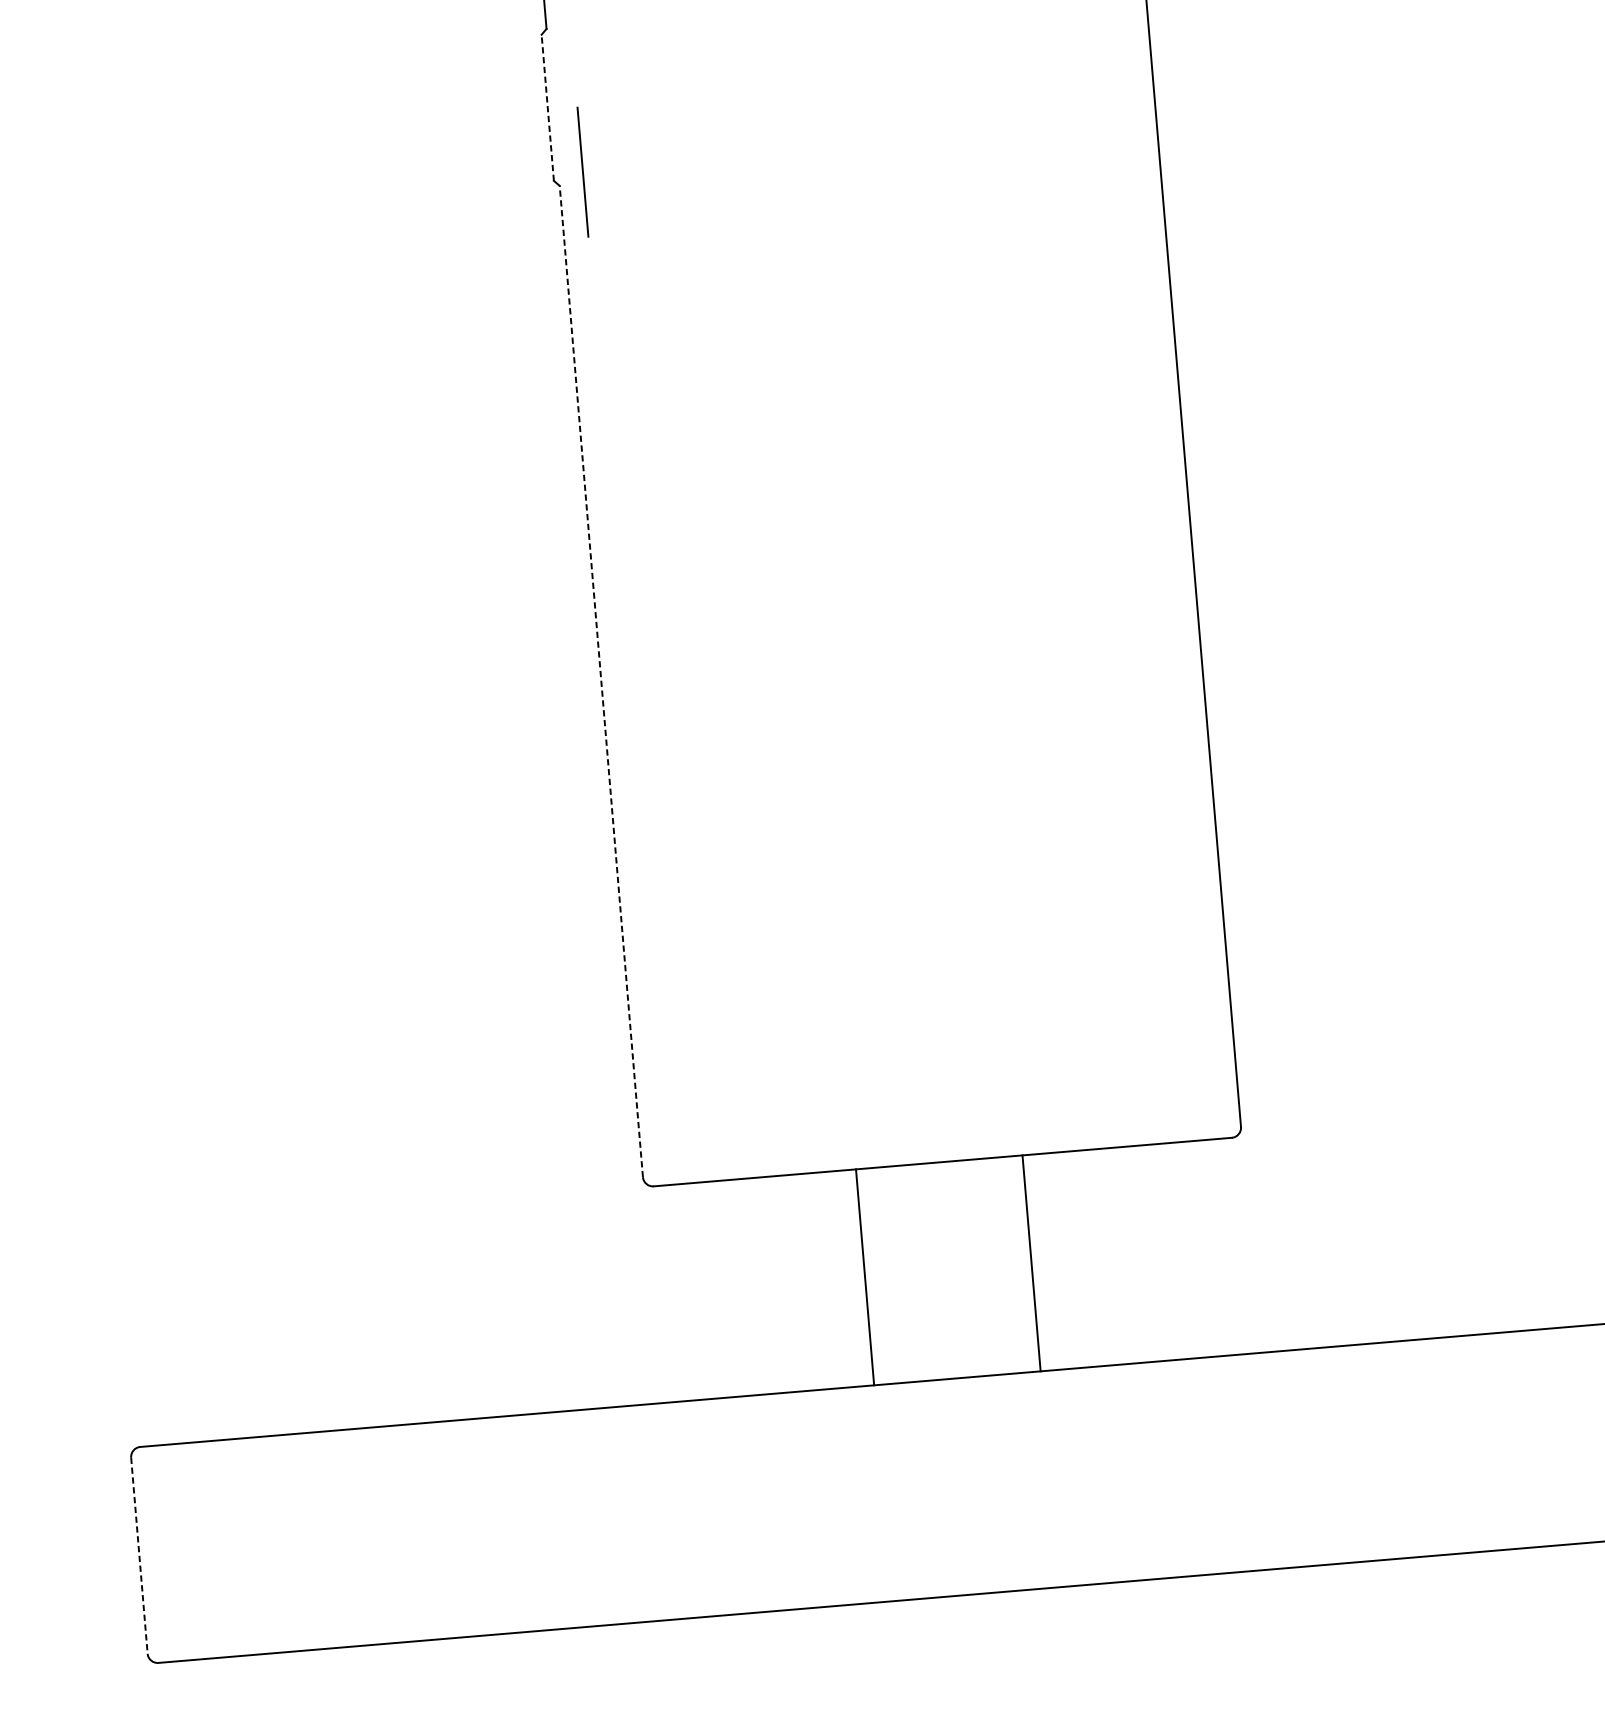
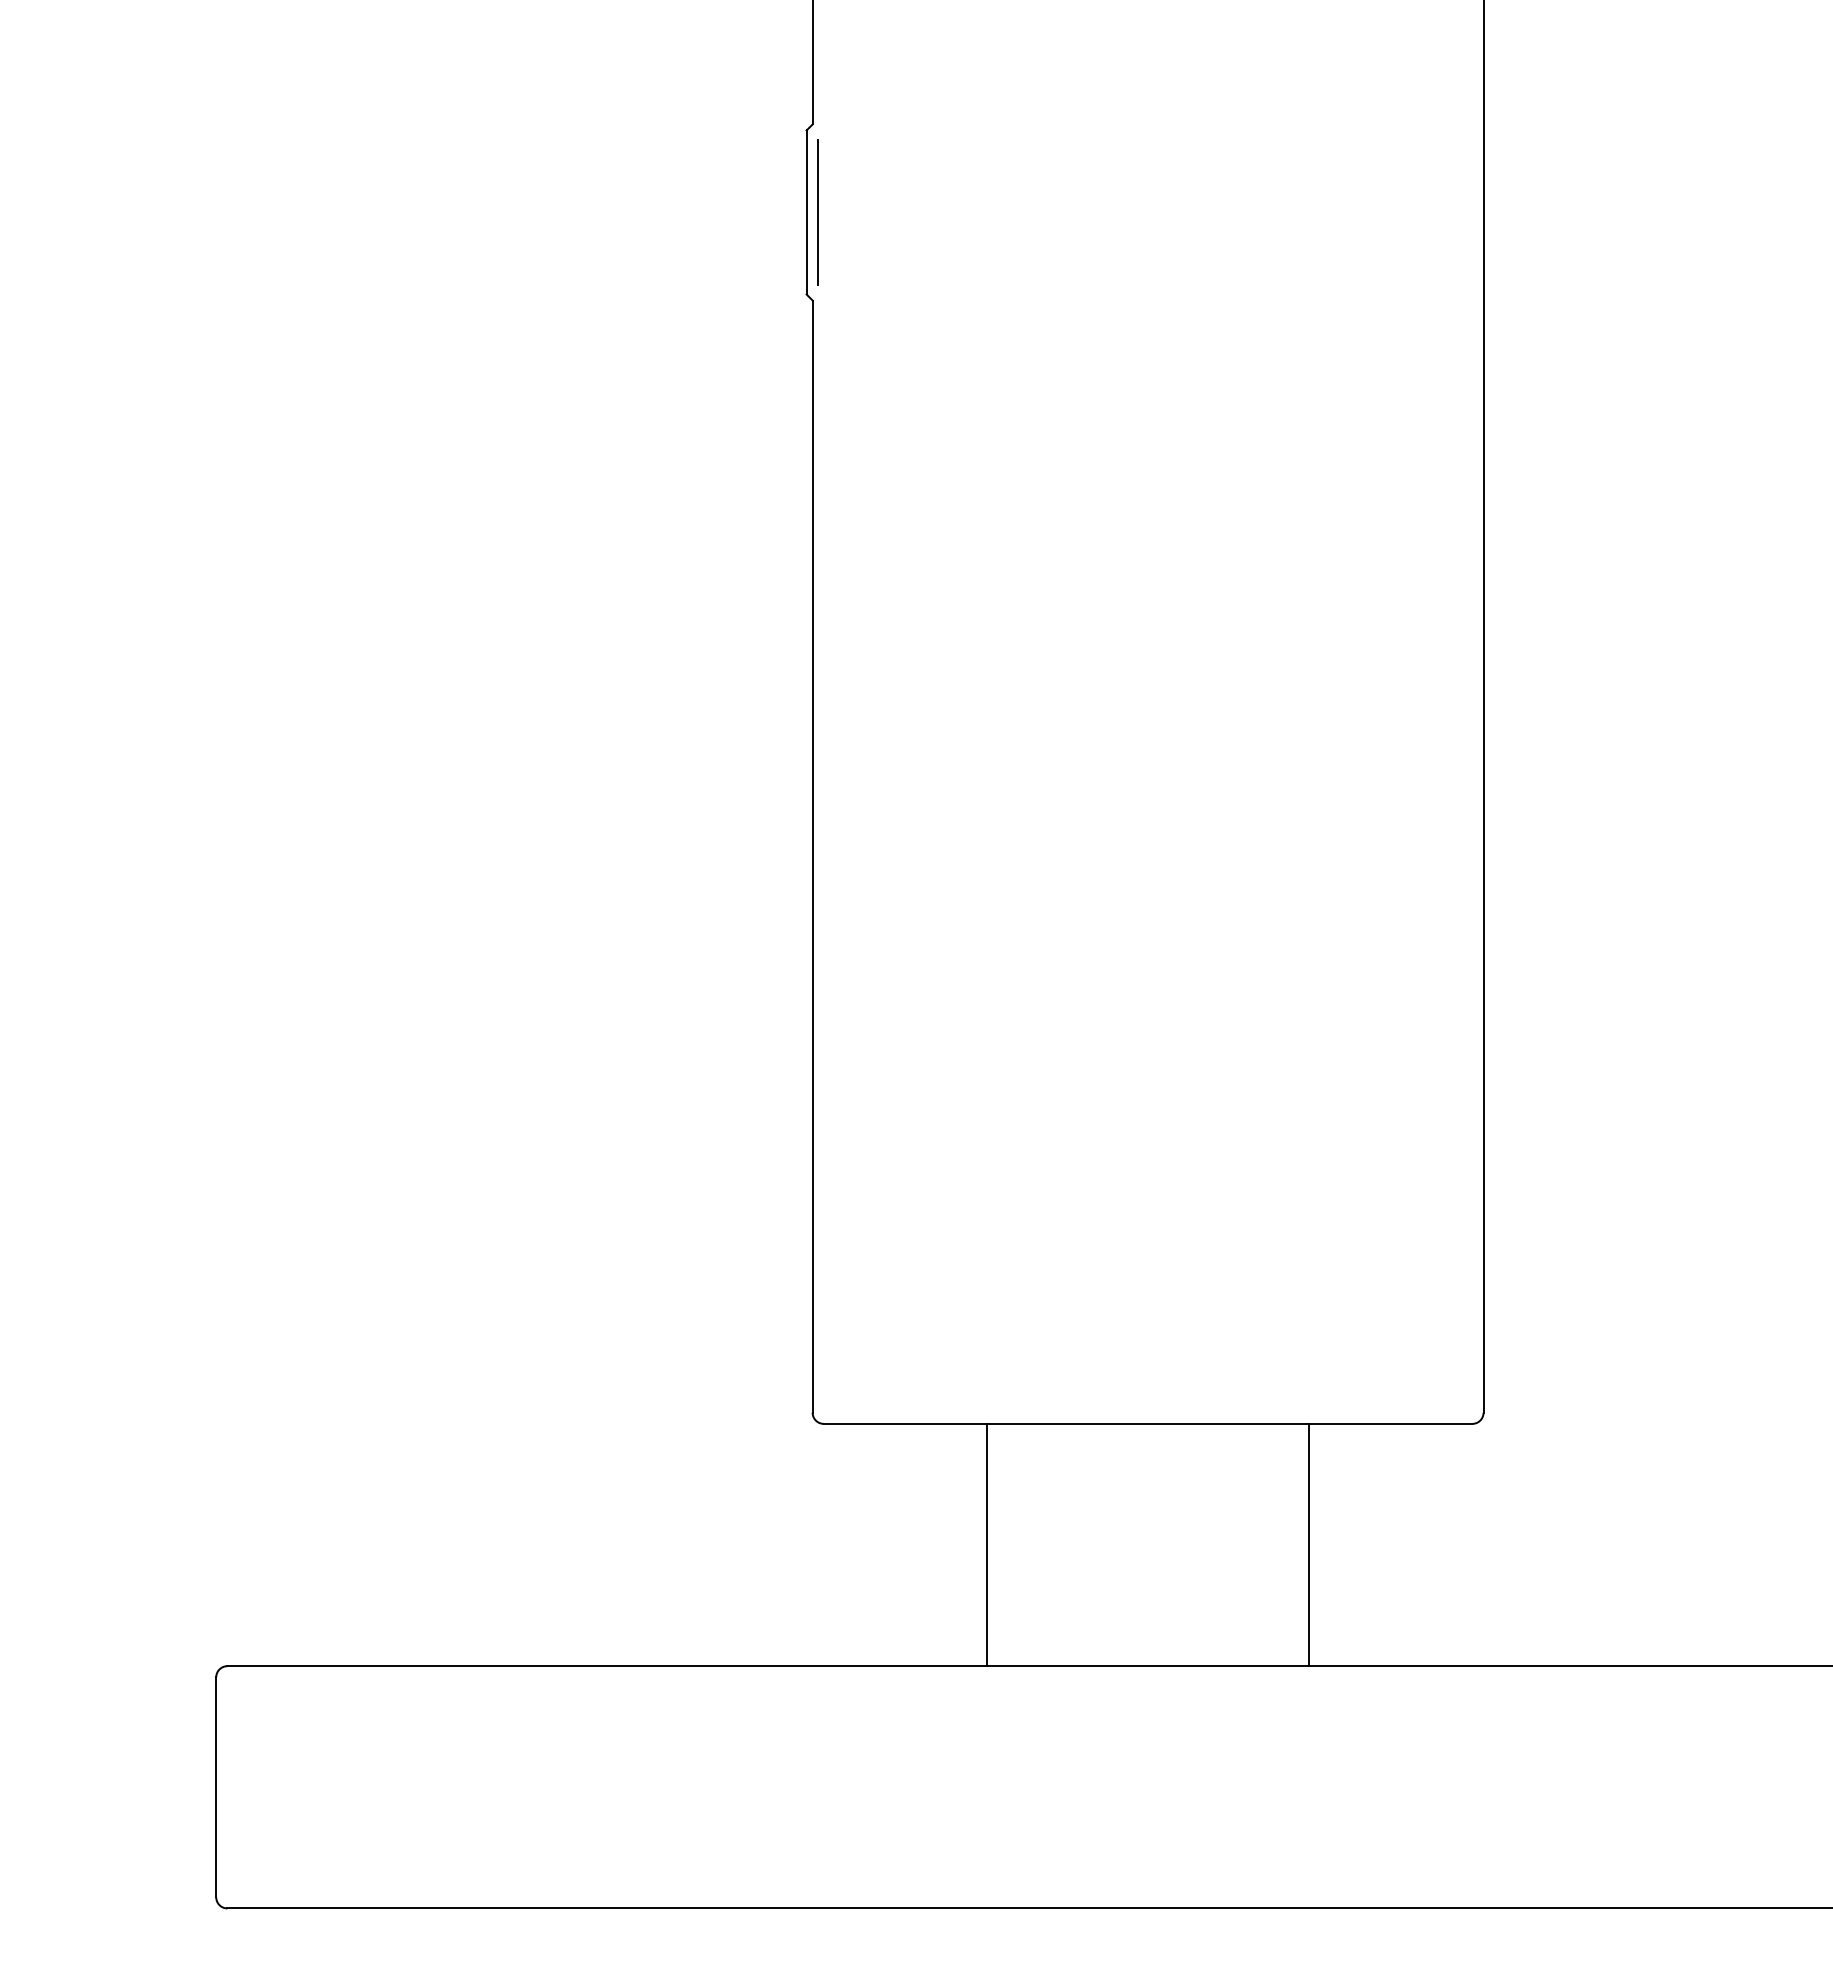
line: (547, 106) -> (806, 211), dashed -> solid
line: (582, 172) -> (817, 212), moved
line: (601, 681) -> (812, 856), dashed -> solid
line: (1031, 1262) -> (1309, 1544), moved
line: (864, 1276) -> (986, 1544), moved
line: (139, 1555) -> (216, 1787), dashed -> solid

